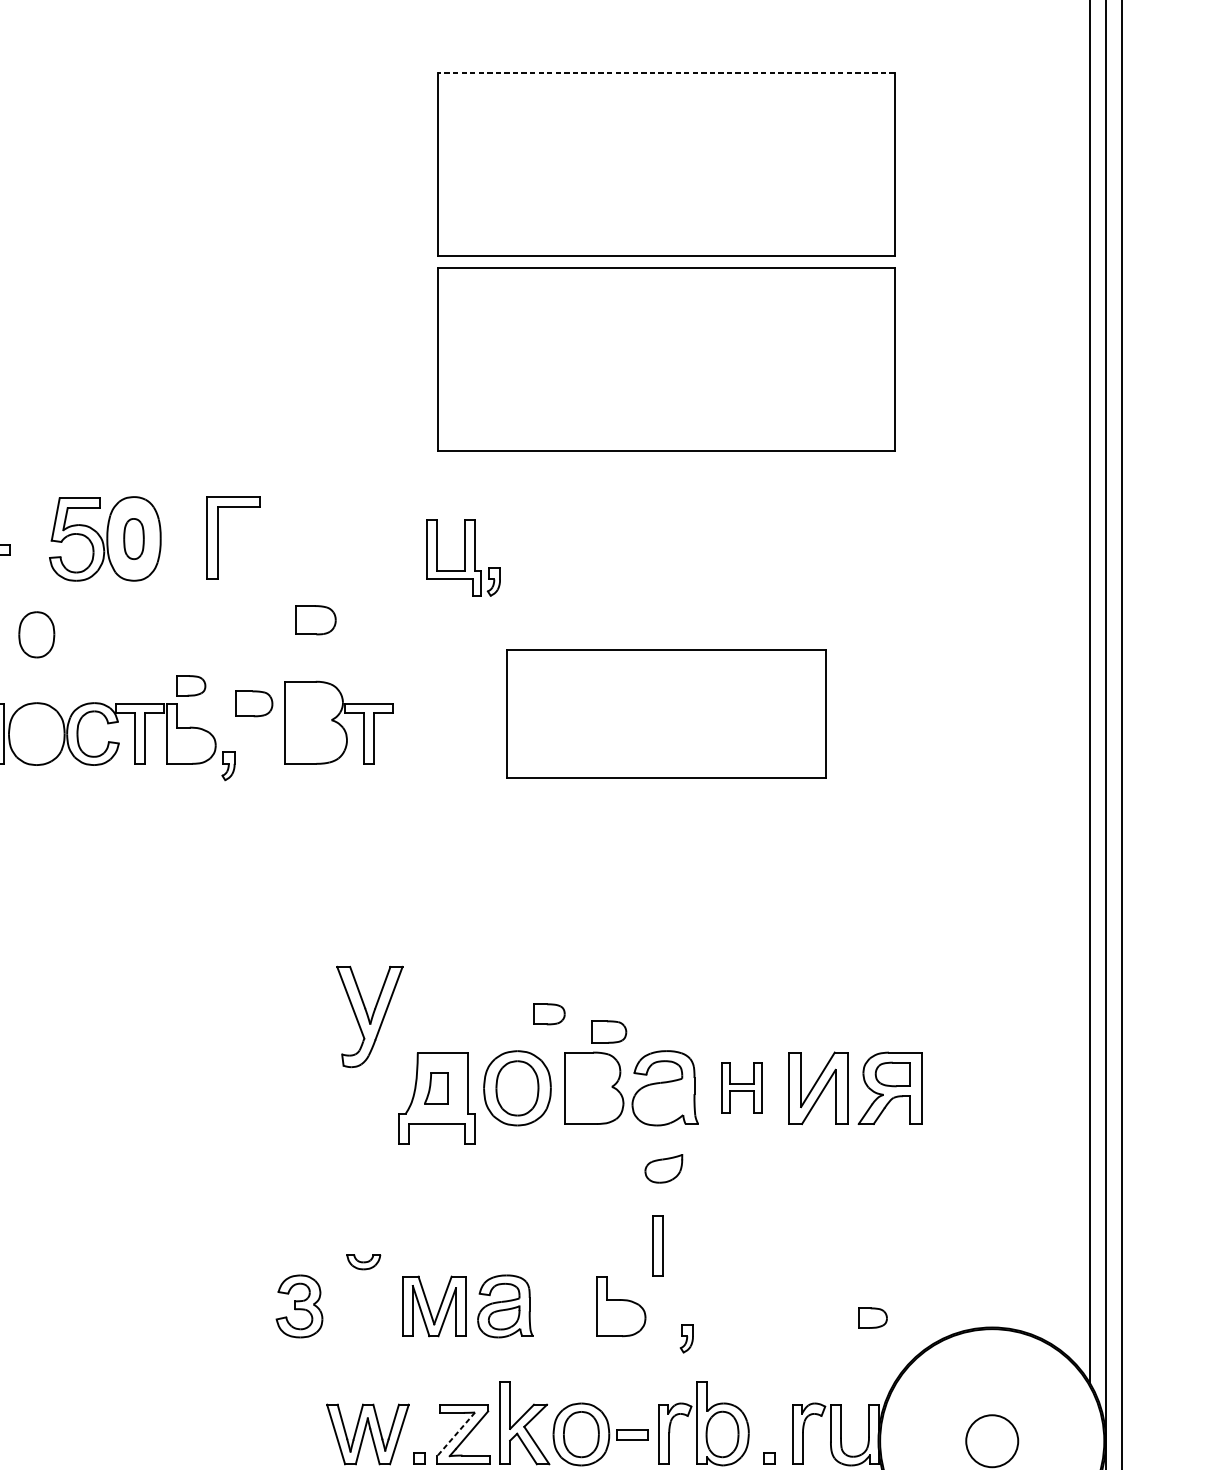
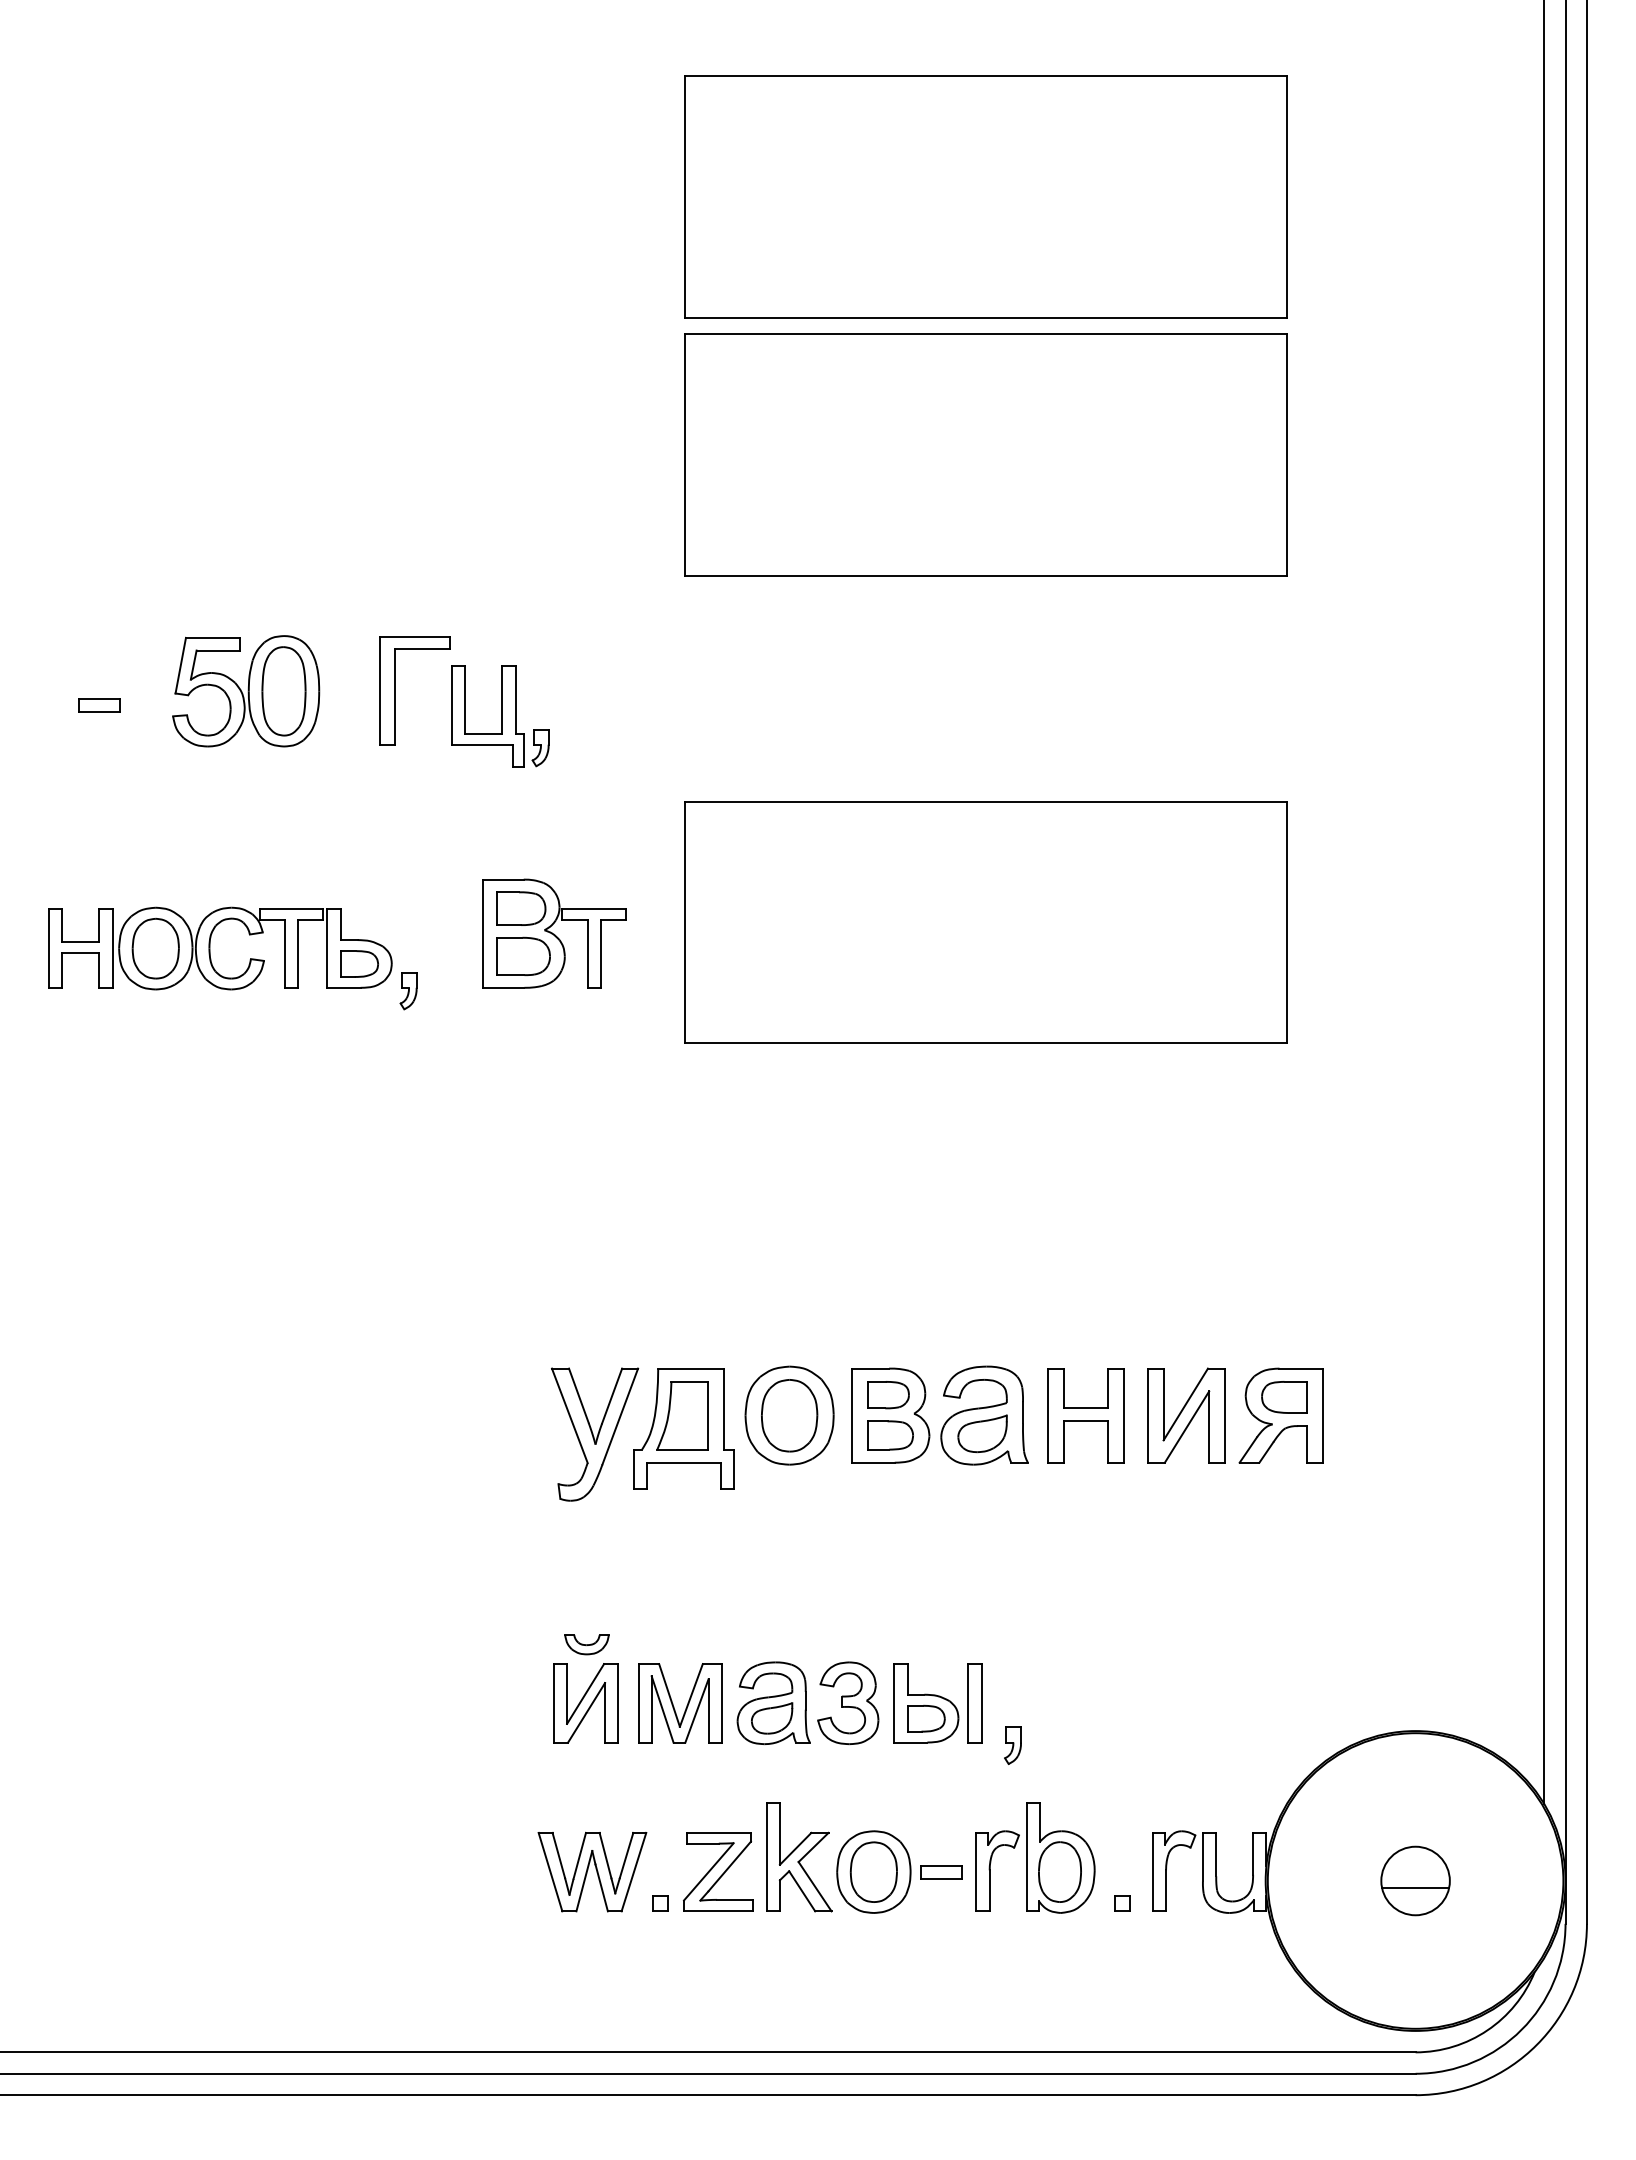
line: (666, 72) -> (985, 76), dashed -> solid
part: (133, 539) -> (283, 691), size x1.67
part: (463, 558) -> (500, 716), moved
part: (315, 619) -> (523, 955), moved
part: (36, 634) -> (155, 948), moved
part: (191, 685) -> (359, 963), moved
part: (254, 703) -> (521, 908), moved
part: (666, 714) -> (985, 922), size x1.43
part: (549, 1014) -> (888, 1395), moved
part: (370, 1016) -> (595, 1434), moved
part: (609, 1032) -> (890, 1435), moved
part: (436, 1088) -> (682, 1415), size x1.67
part: (741, 1088) -> (1085, 1415), size x1.43
part: (663, 1168) -> (982, 1433), moved
part: (657, 1245) -> (974, 1703), moved
part: (299, 1306) -> (848, 1703), moved
part: (362, 1306) -> (585, 1703), added
part: (873, 1317) -> (926, 1718), moved
line: (455, 1434) -> (708, 1871), dashed -> solid
line: (992, 1446) -> (1415, 1888), added

